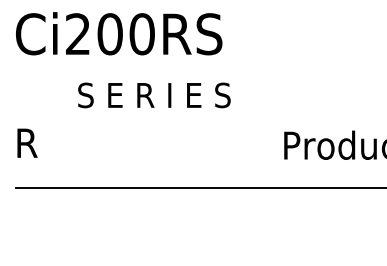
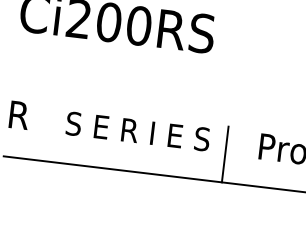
text: (154, 95) -> (138, 131), moved
line: (248, 158) -> (224, 154), added

